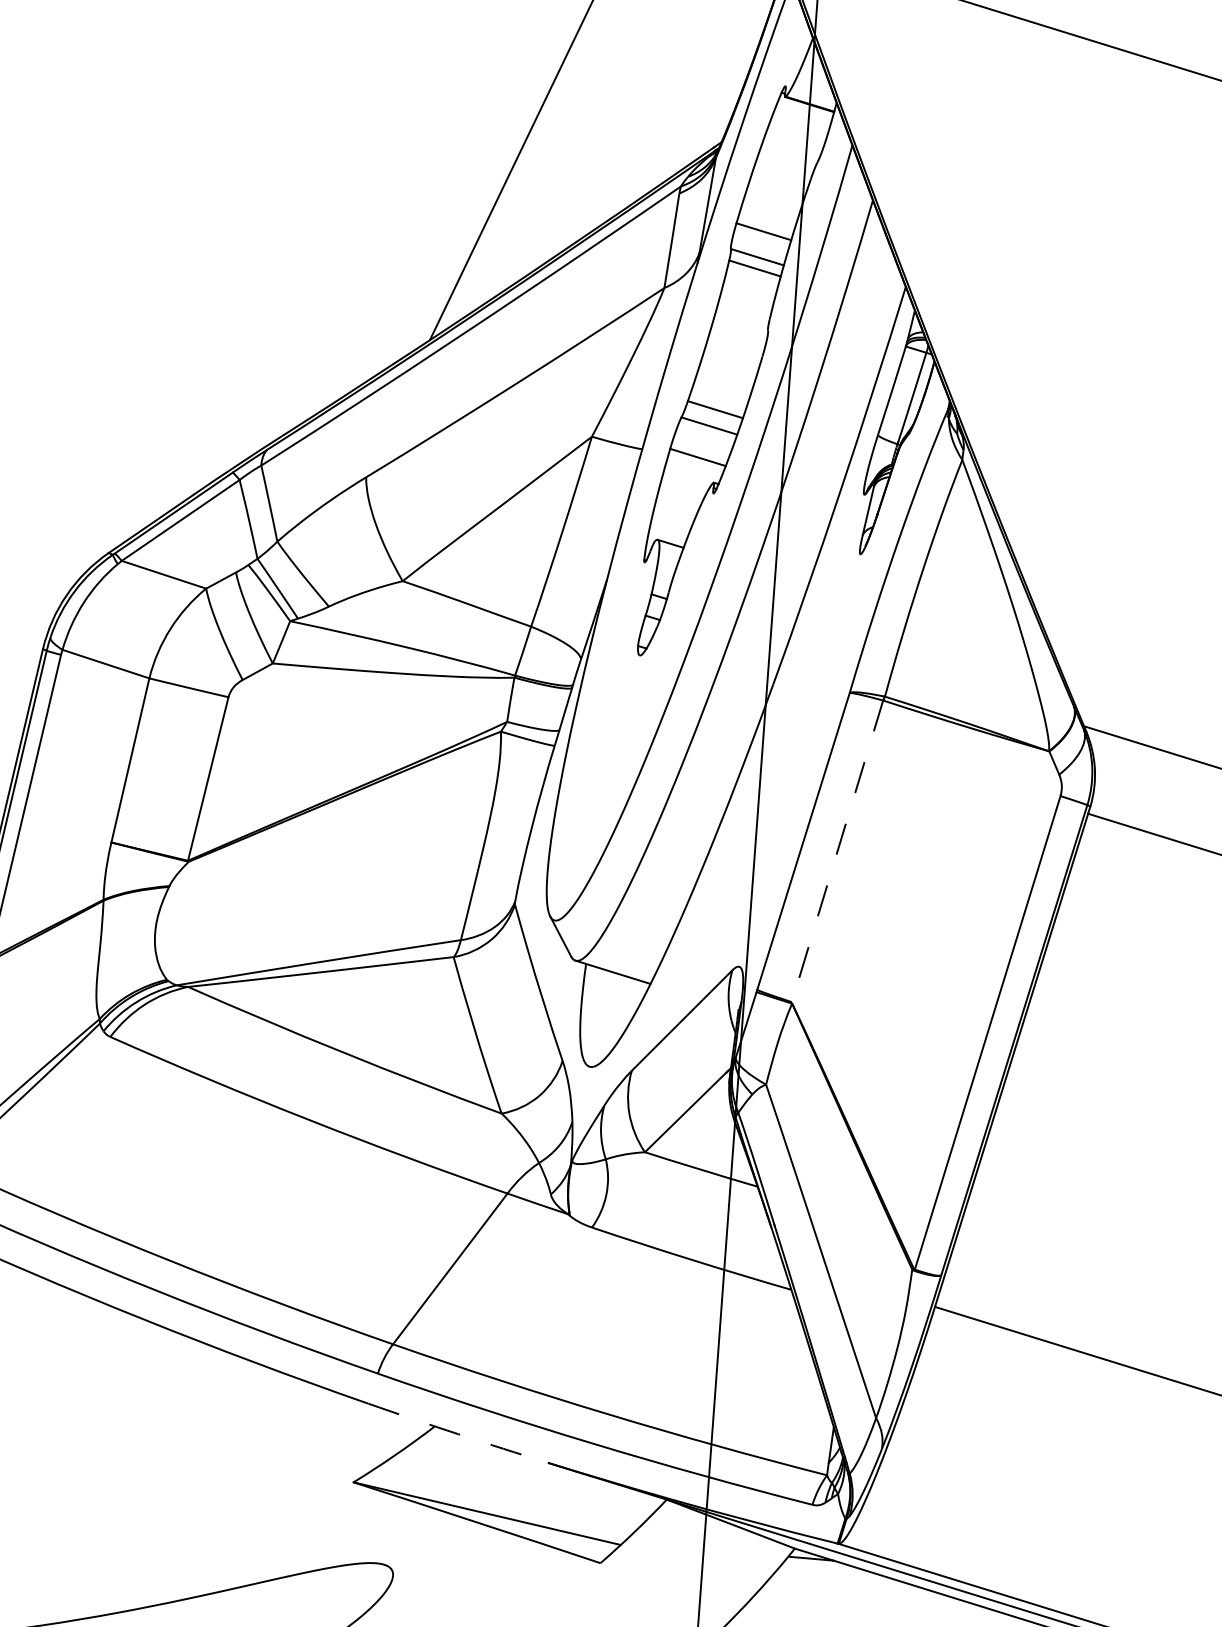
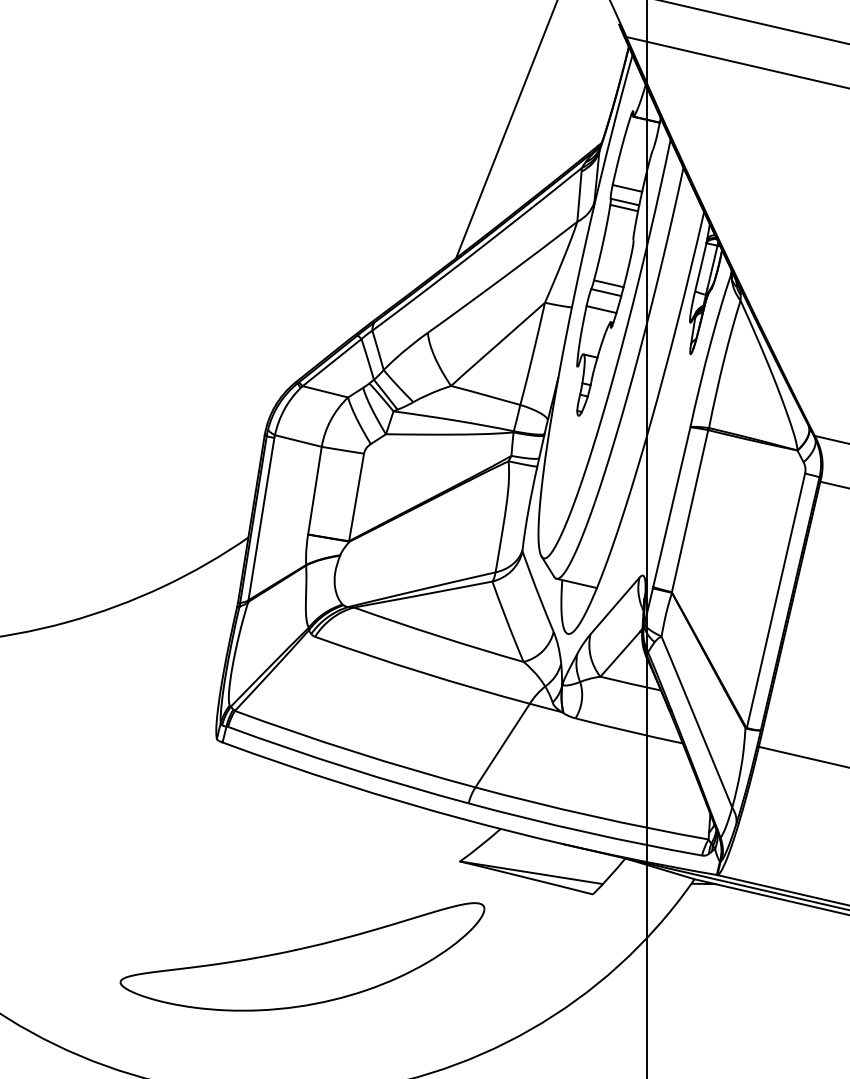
line: (836, 851) -> (689, 511), dashed -> solid
arc: (458, 1434) -> (513, 832), dashed -> solid

